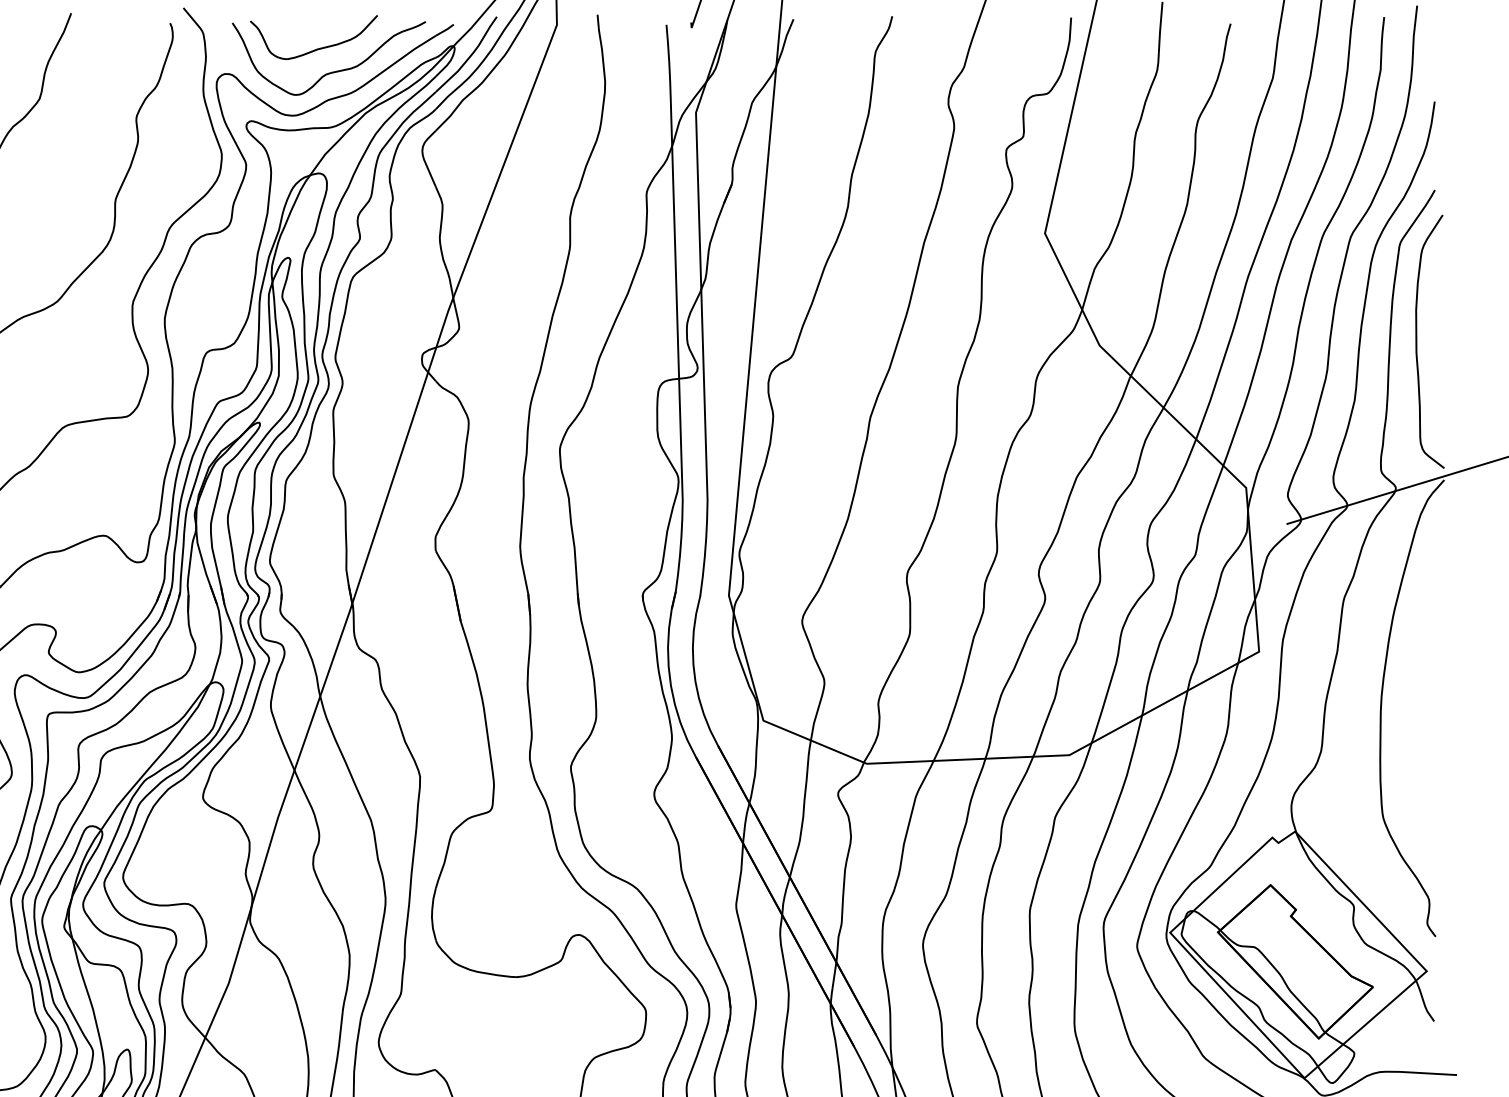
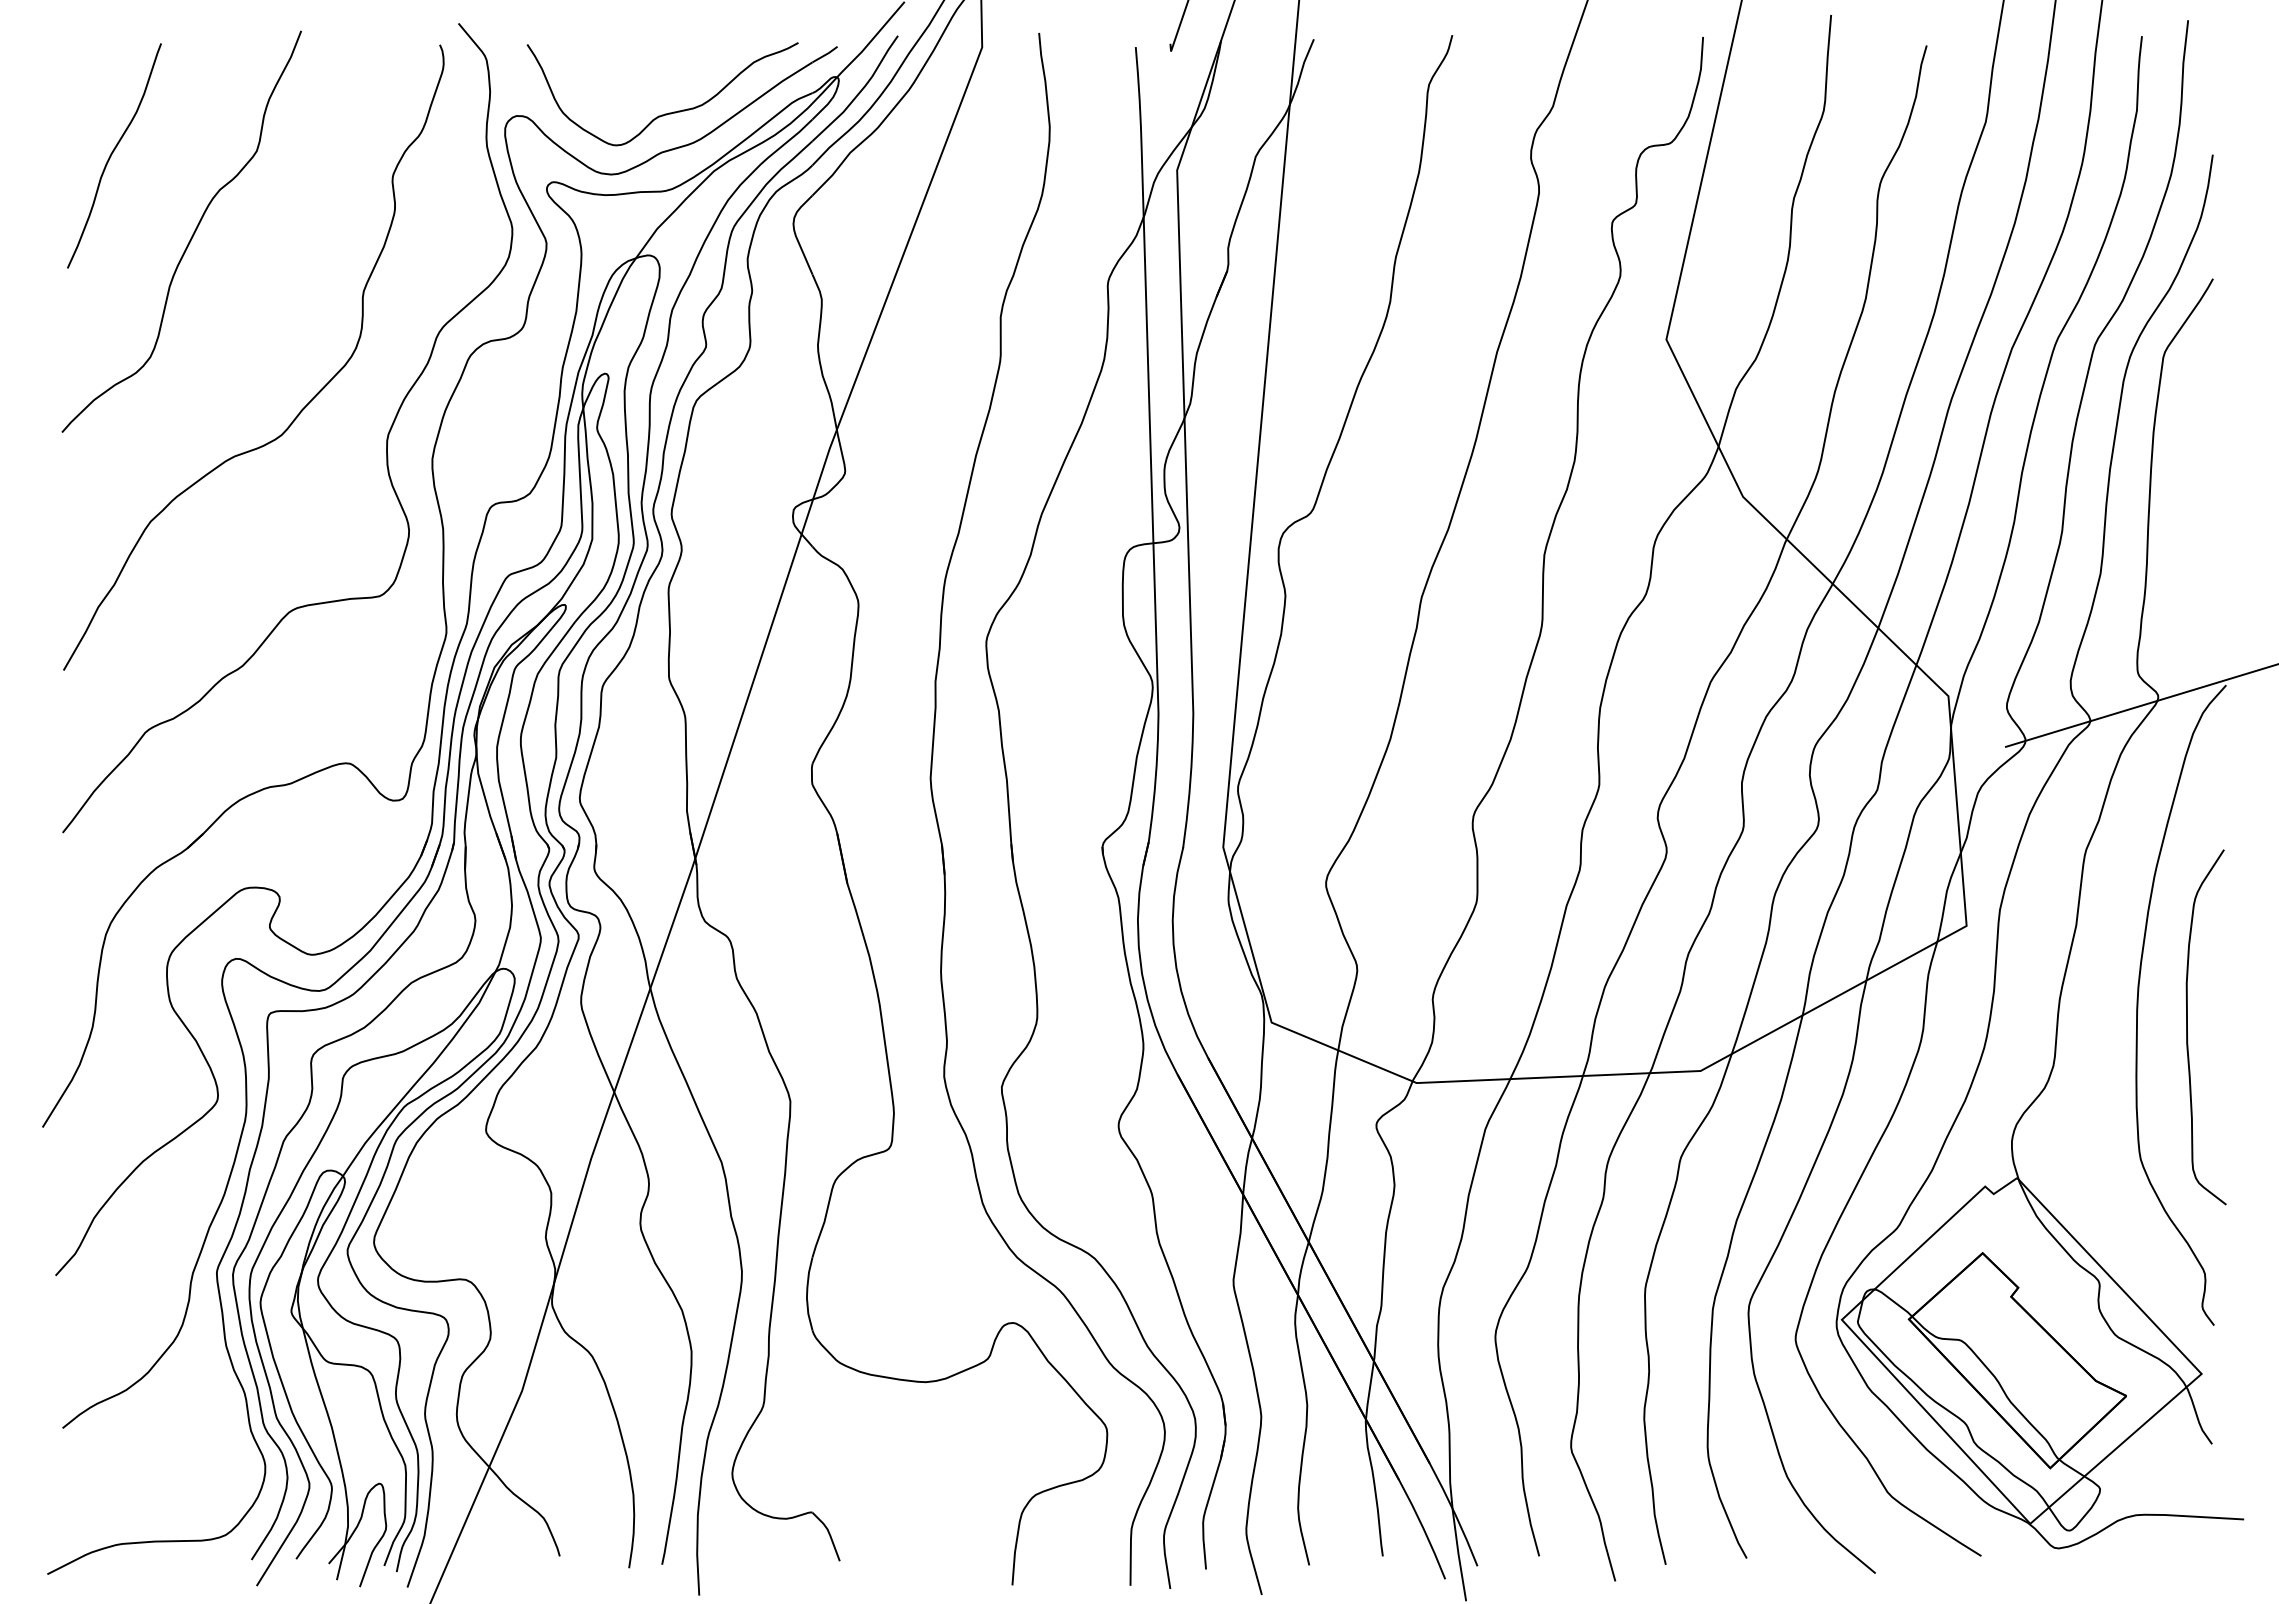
curve: (317, 48) -> (646, 80), removed
curve: (1416, 341) -> (2187, 1027), moved

